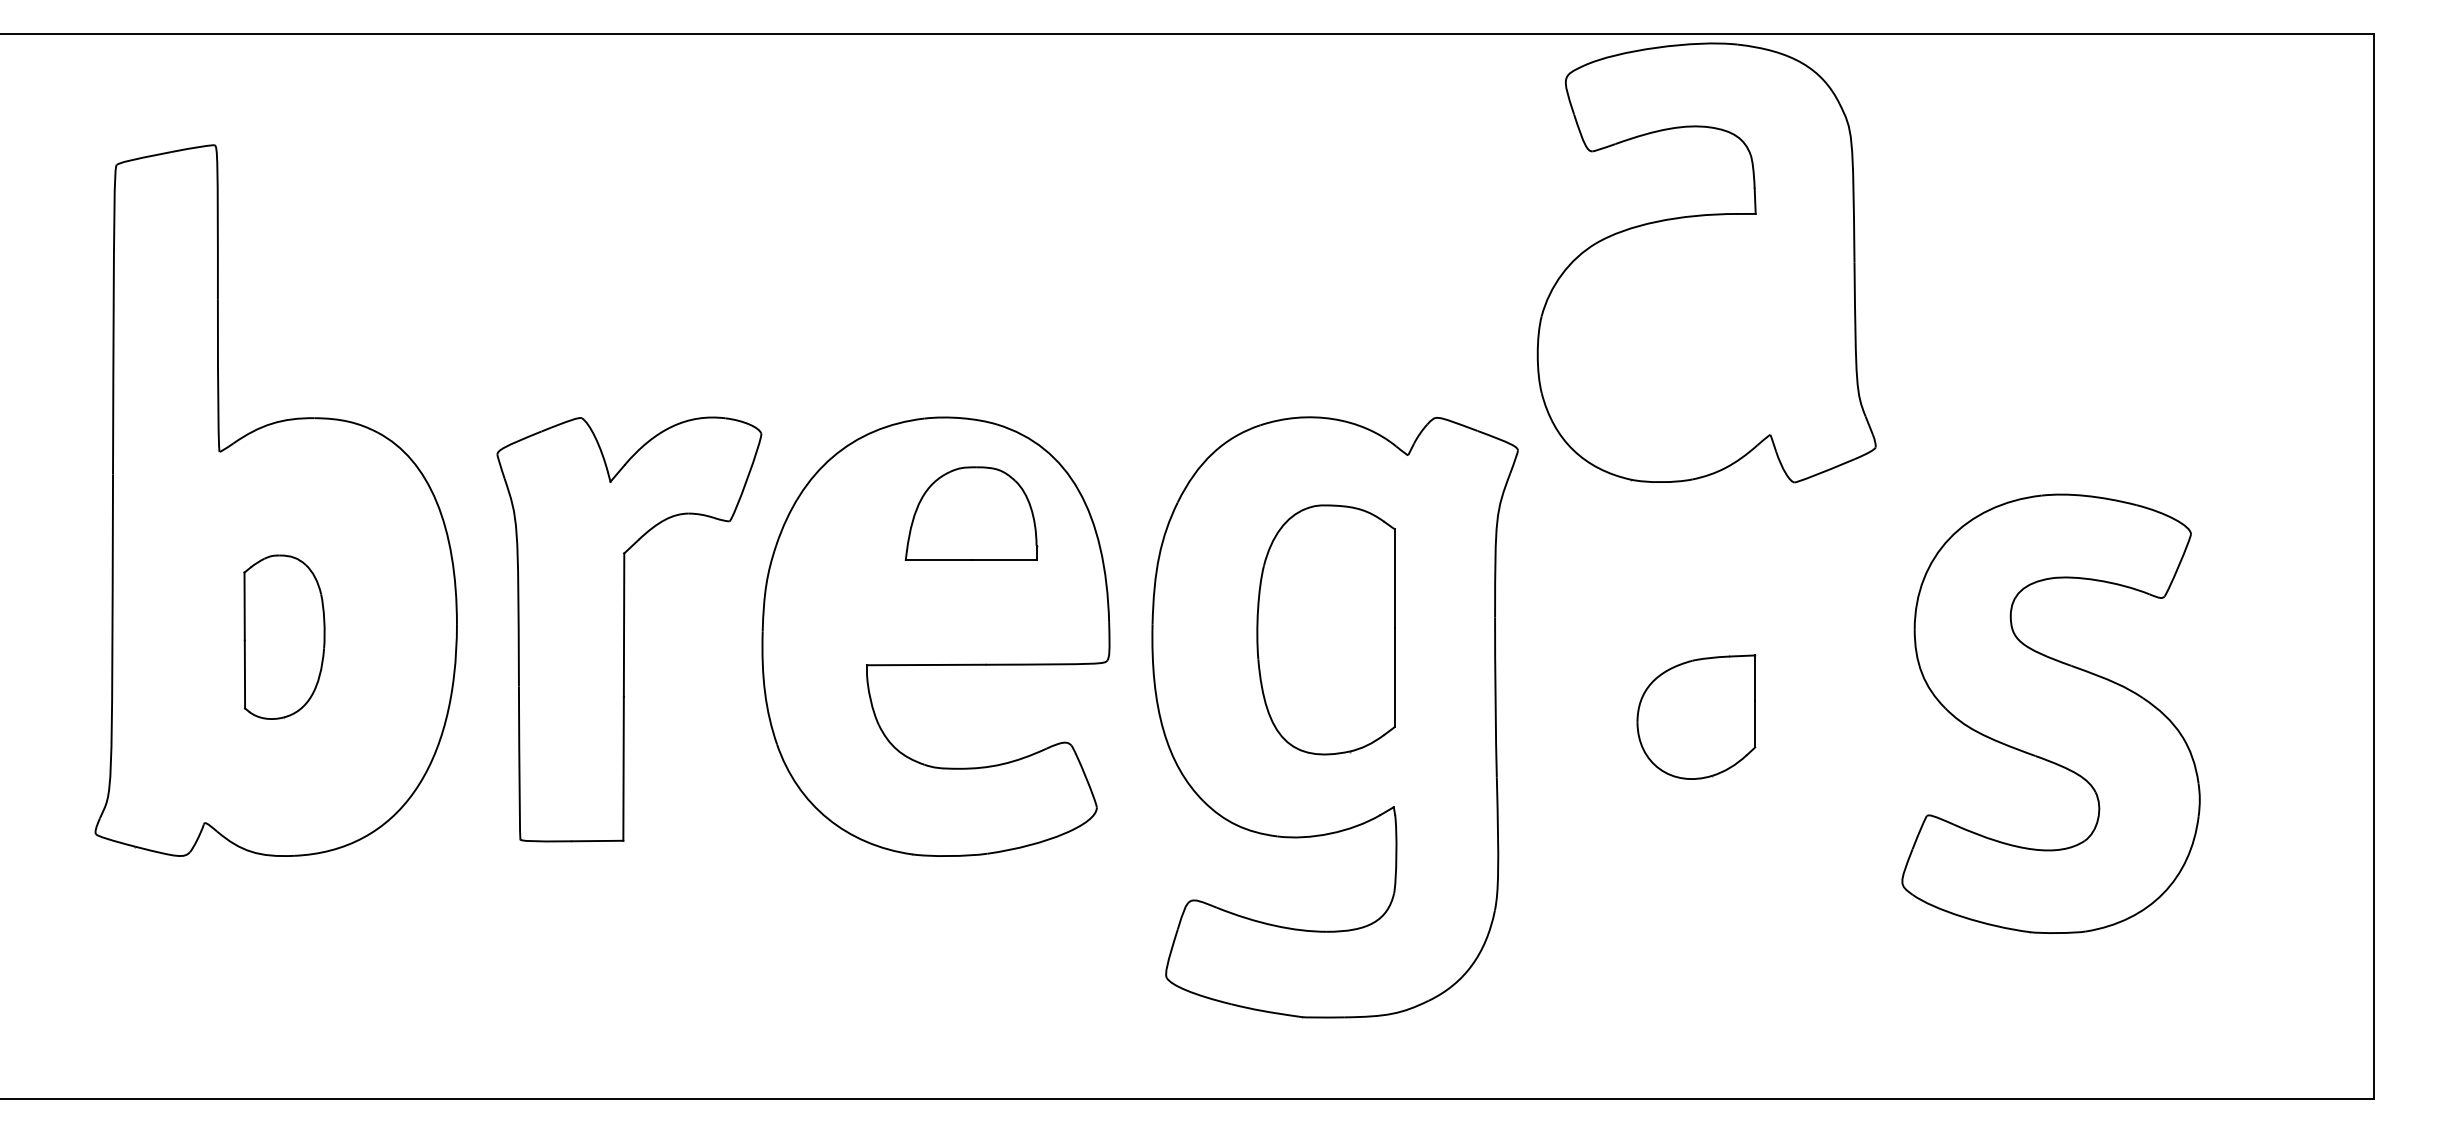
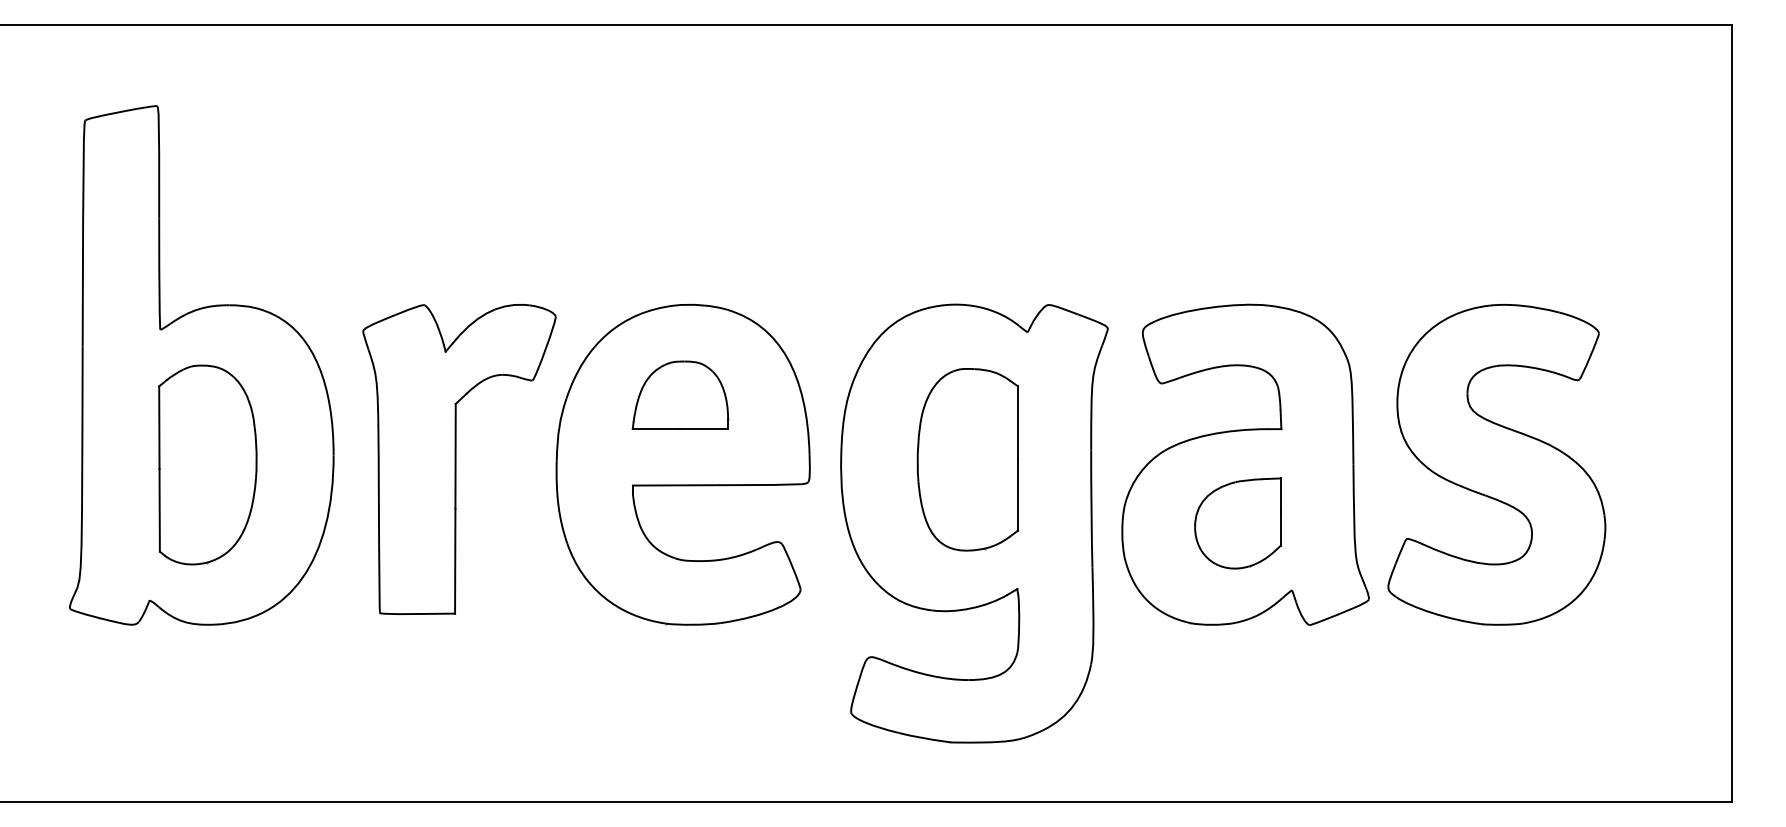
part: (1706, 262) -> (1245, 464), moved
part: (971, 513) -> (680, 395), moved
part: (284, 637) -> (207, 465), size x1.67
part: (2050, 713) -> (1496, 464), moved

